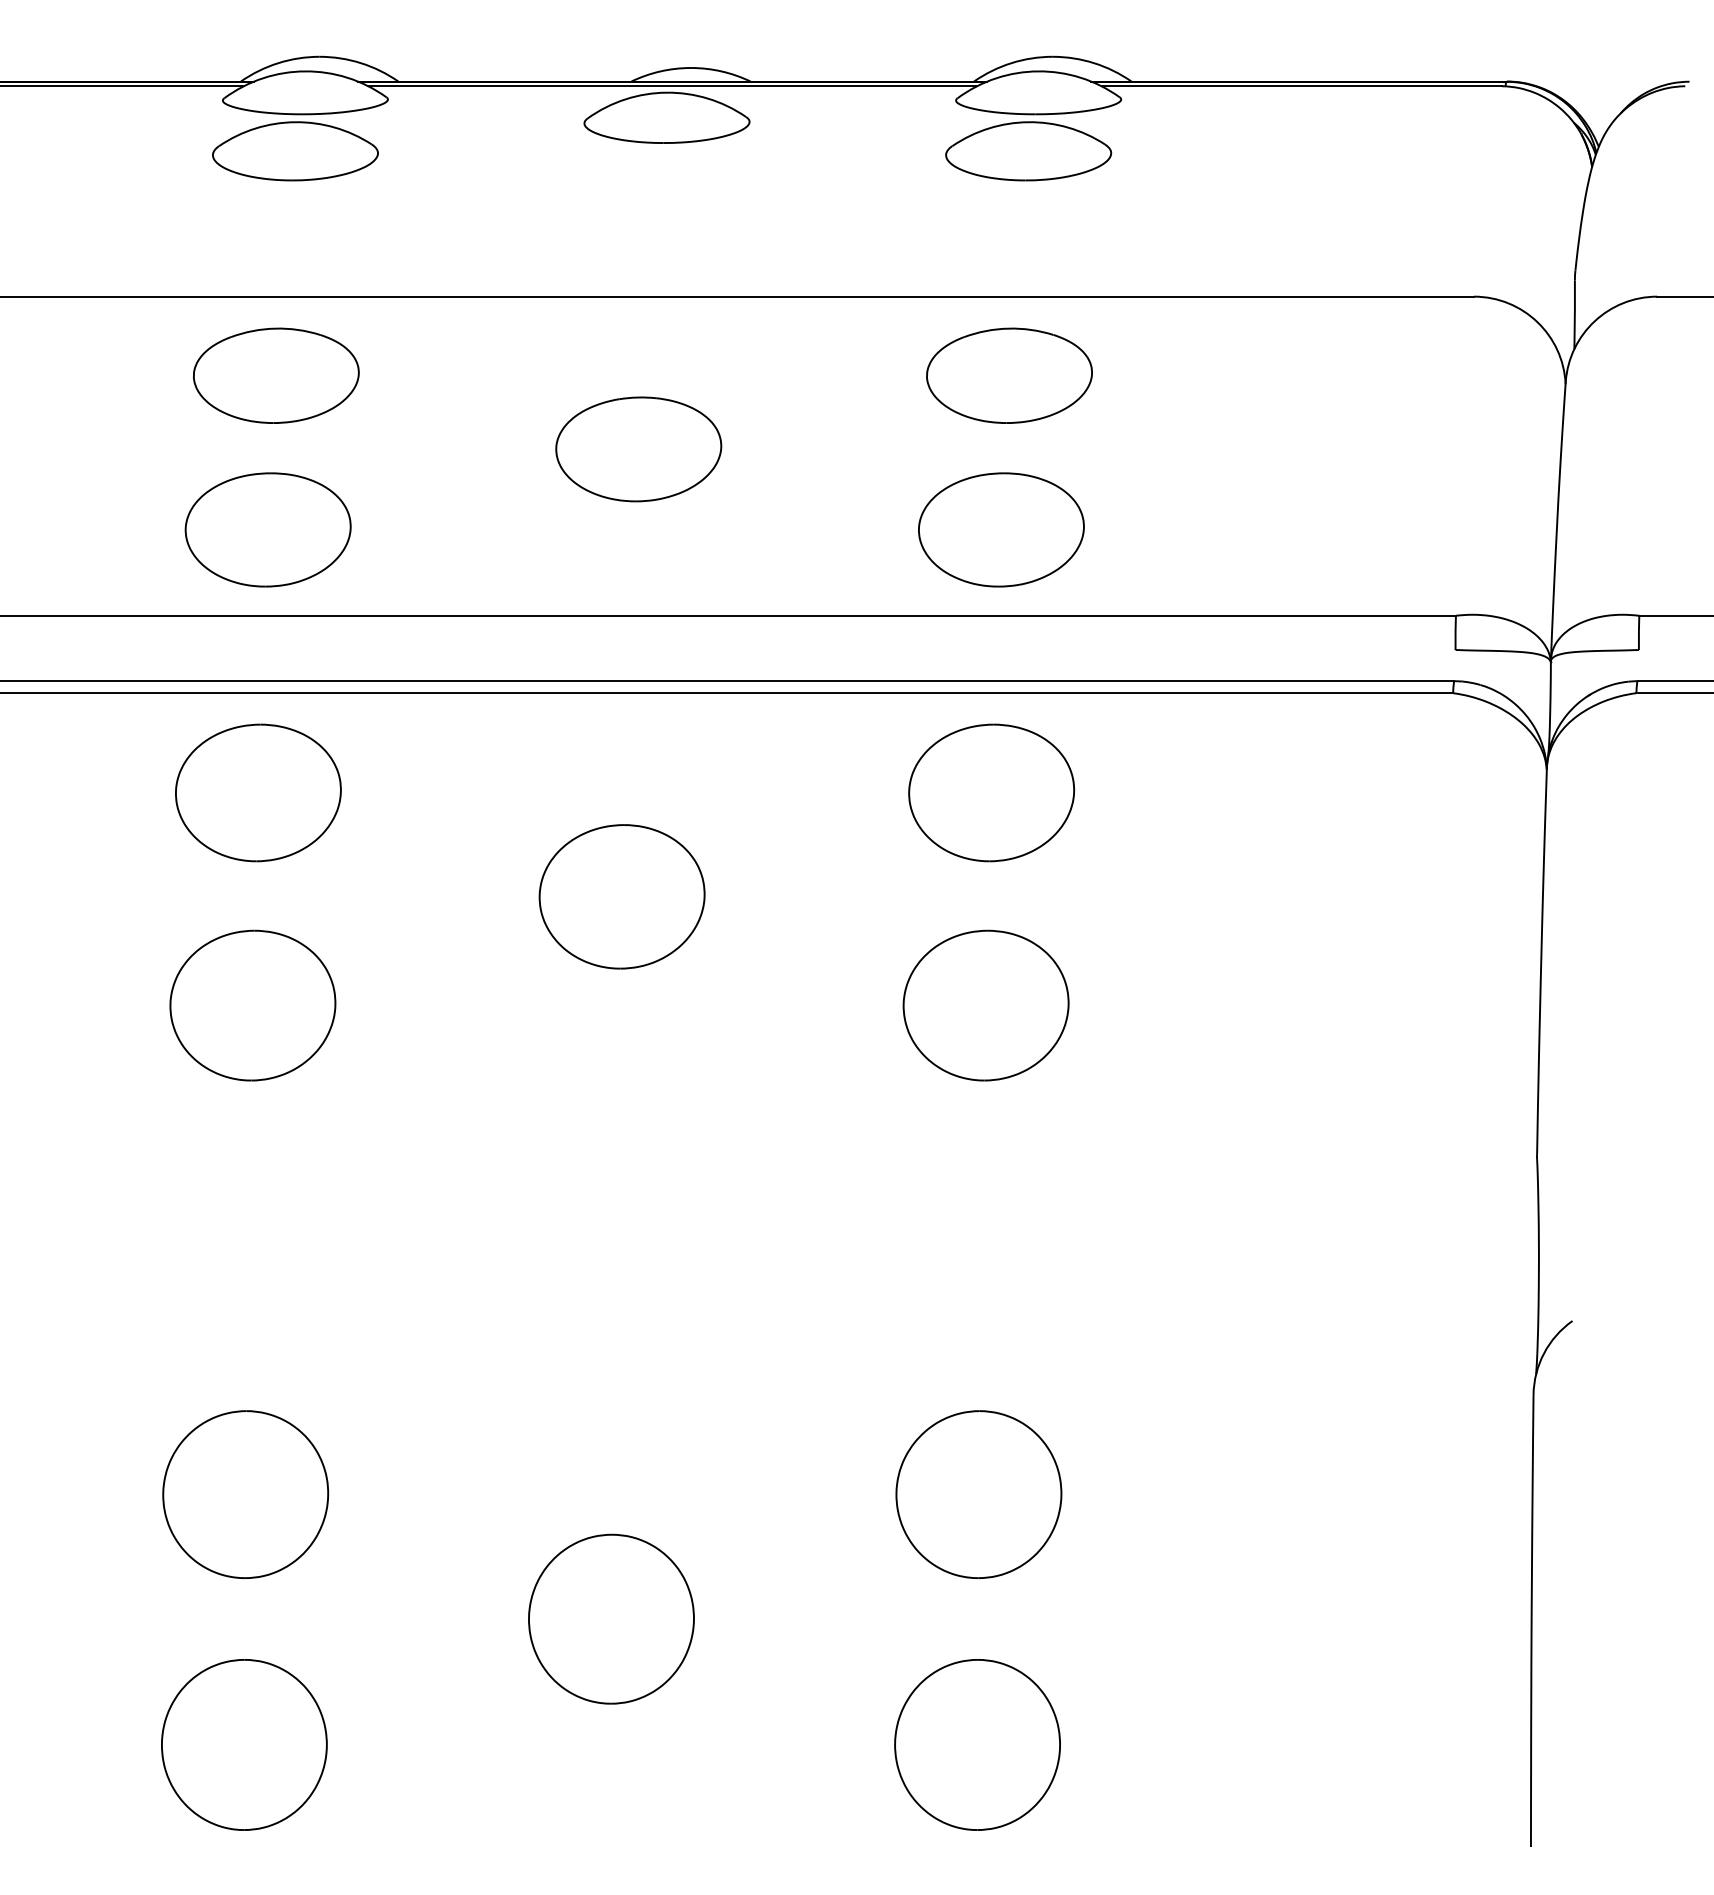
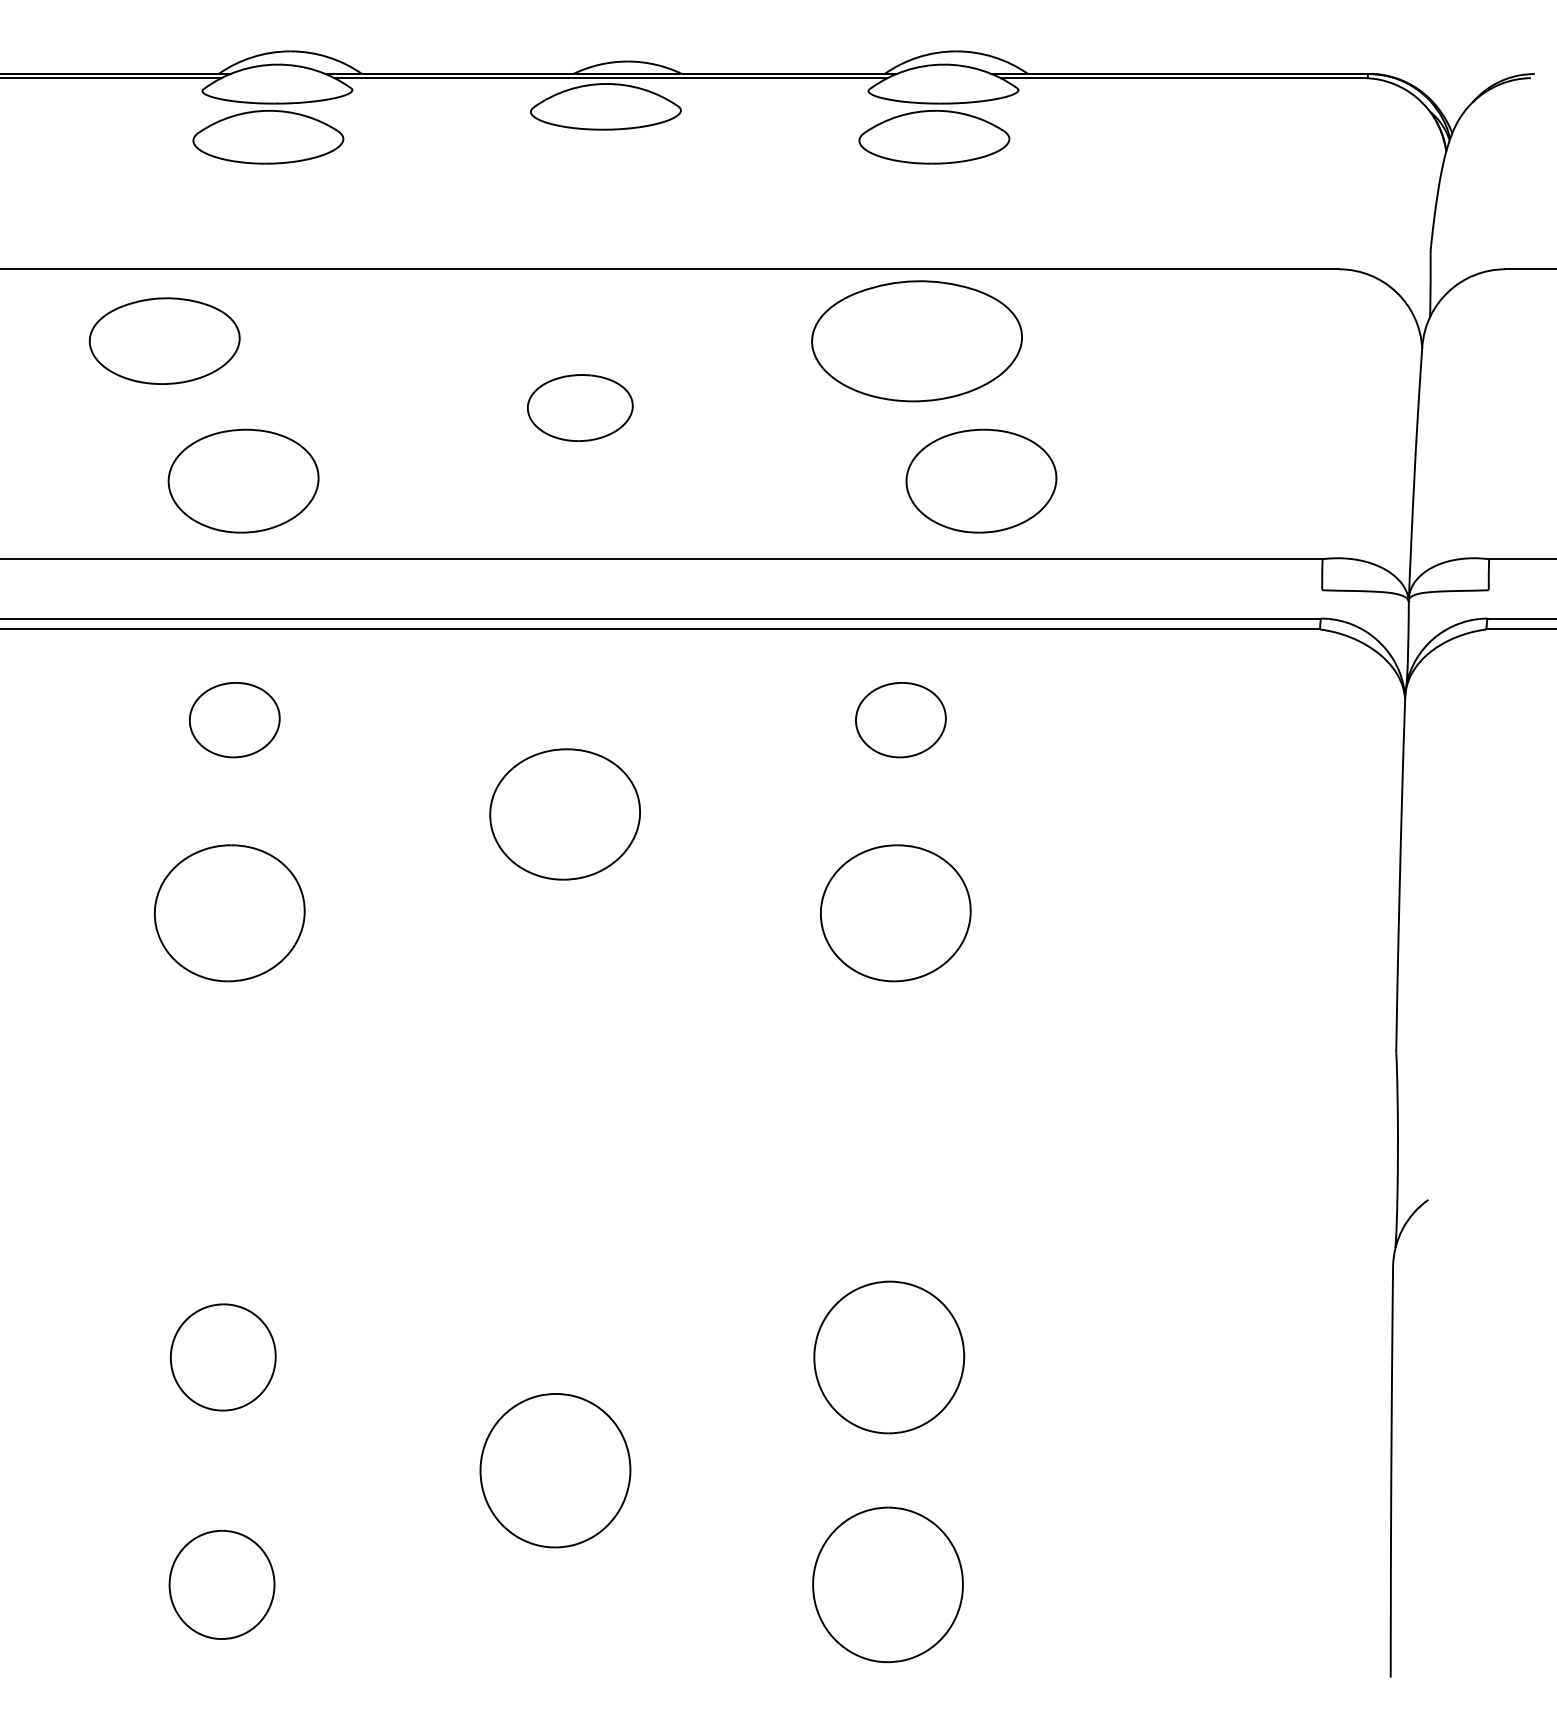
part: (276, 375) -> (164, 340), moved
part: (1009, 375) -> (917, 340), size x1.4
part: (638, 449) -> (580, 408), size x0.7
part: (1001, 529) -> (981, 480), moved
part: (258, 792) -> (234, 719), size x0.6
part: (991, 792) -> (900, 719), size x0.6
part: (245, 1494) -> (223, 1357), size x0.7
part: (244, 1744) -> (222, 1584), size x0.7

